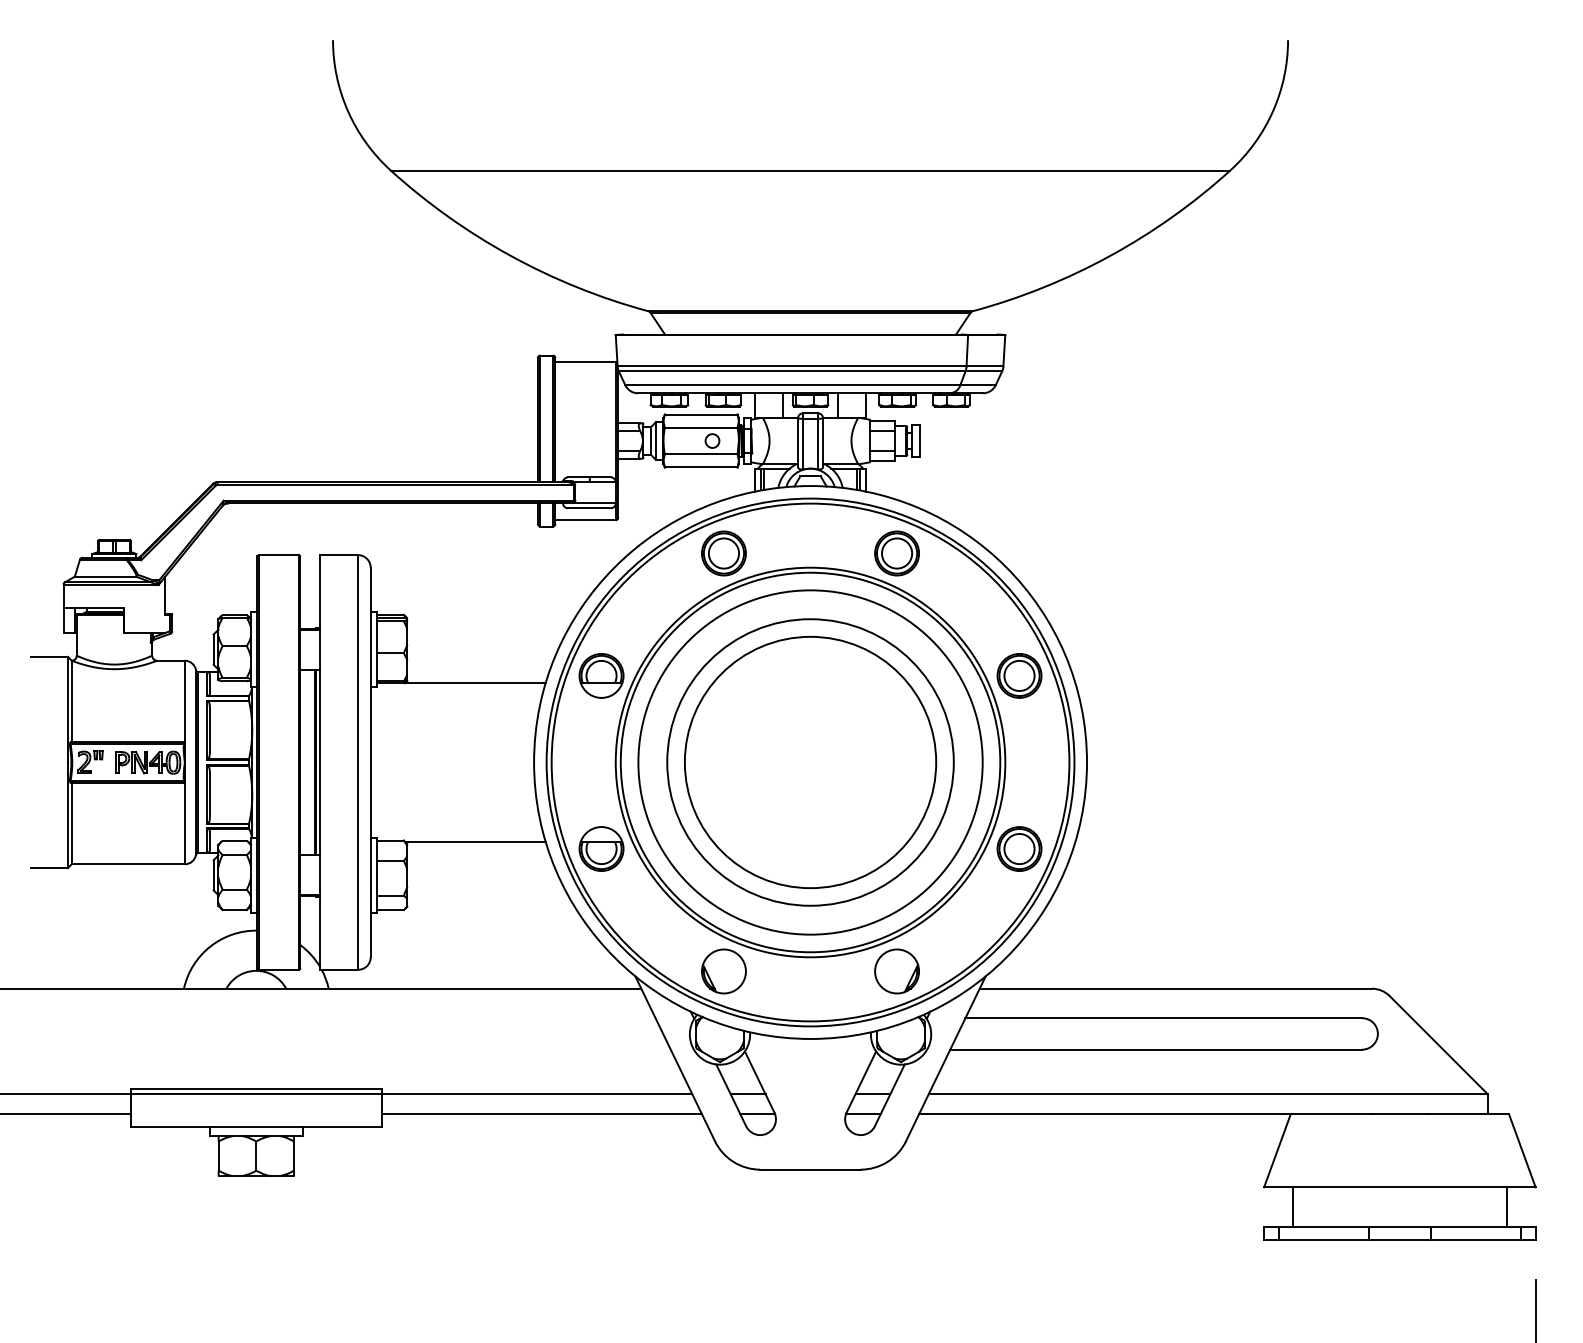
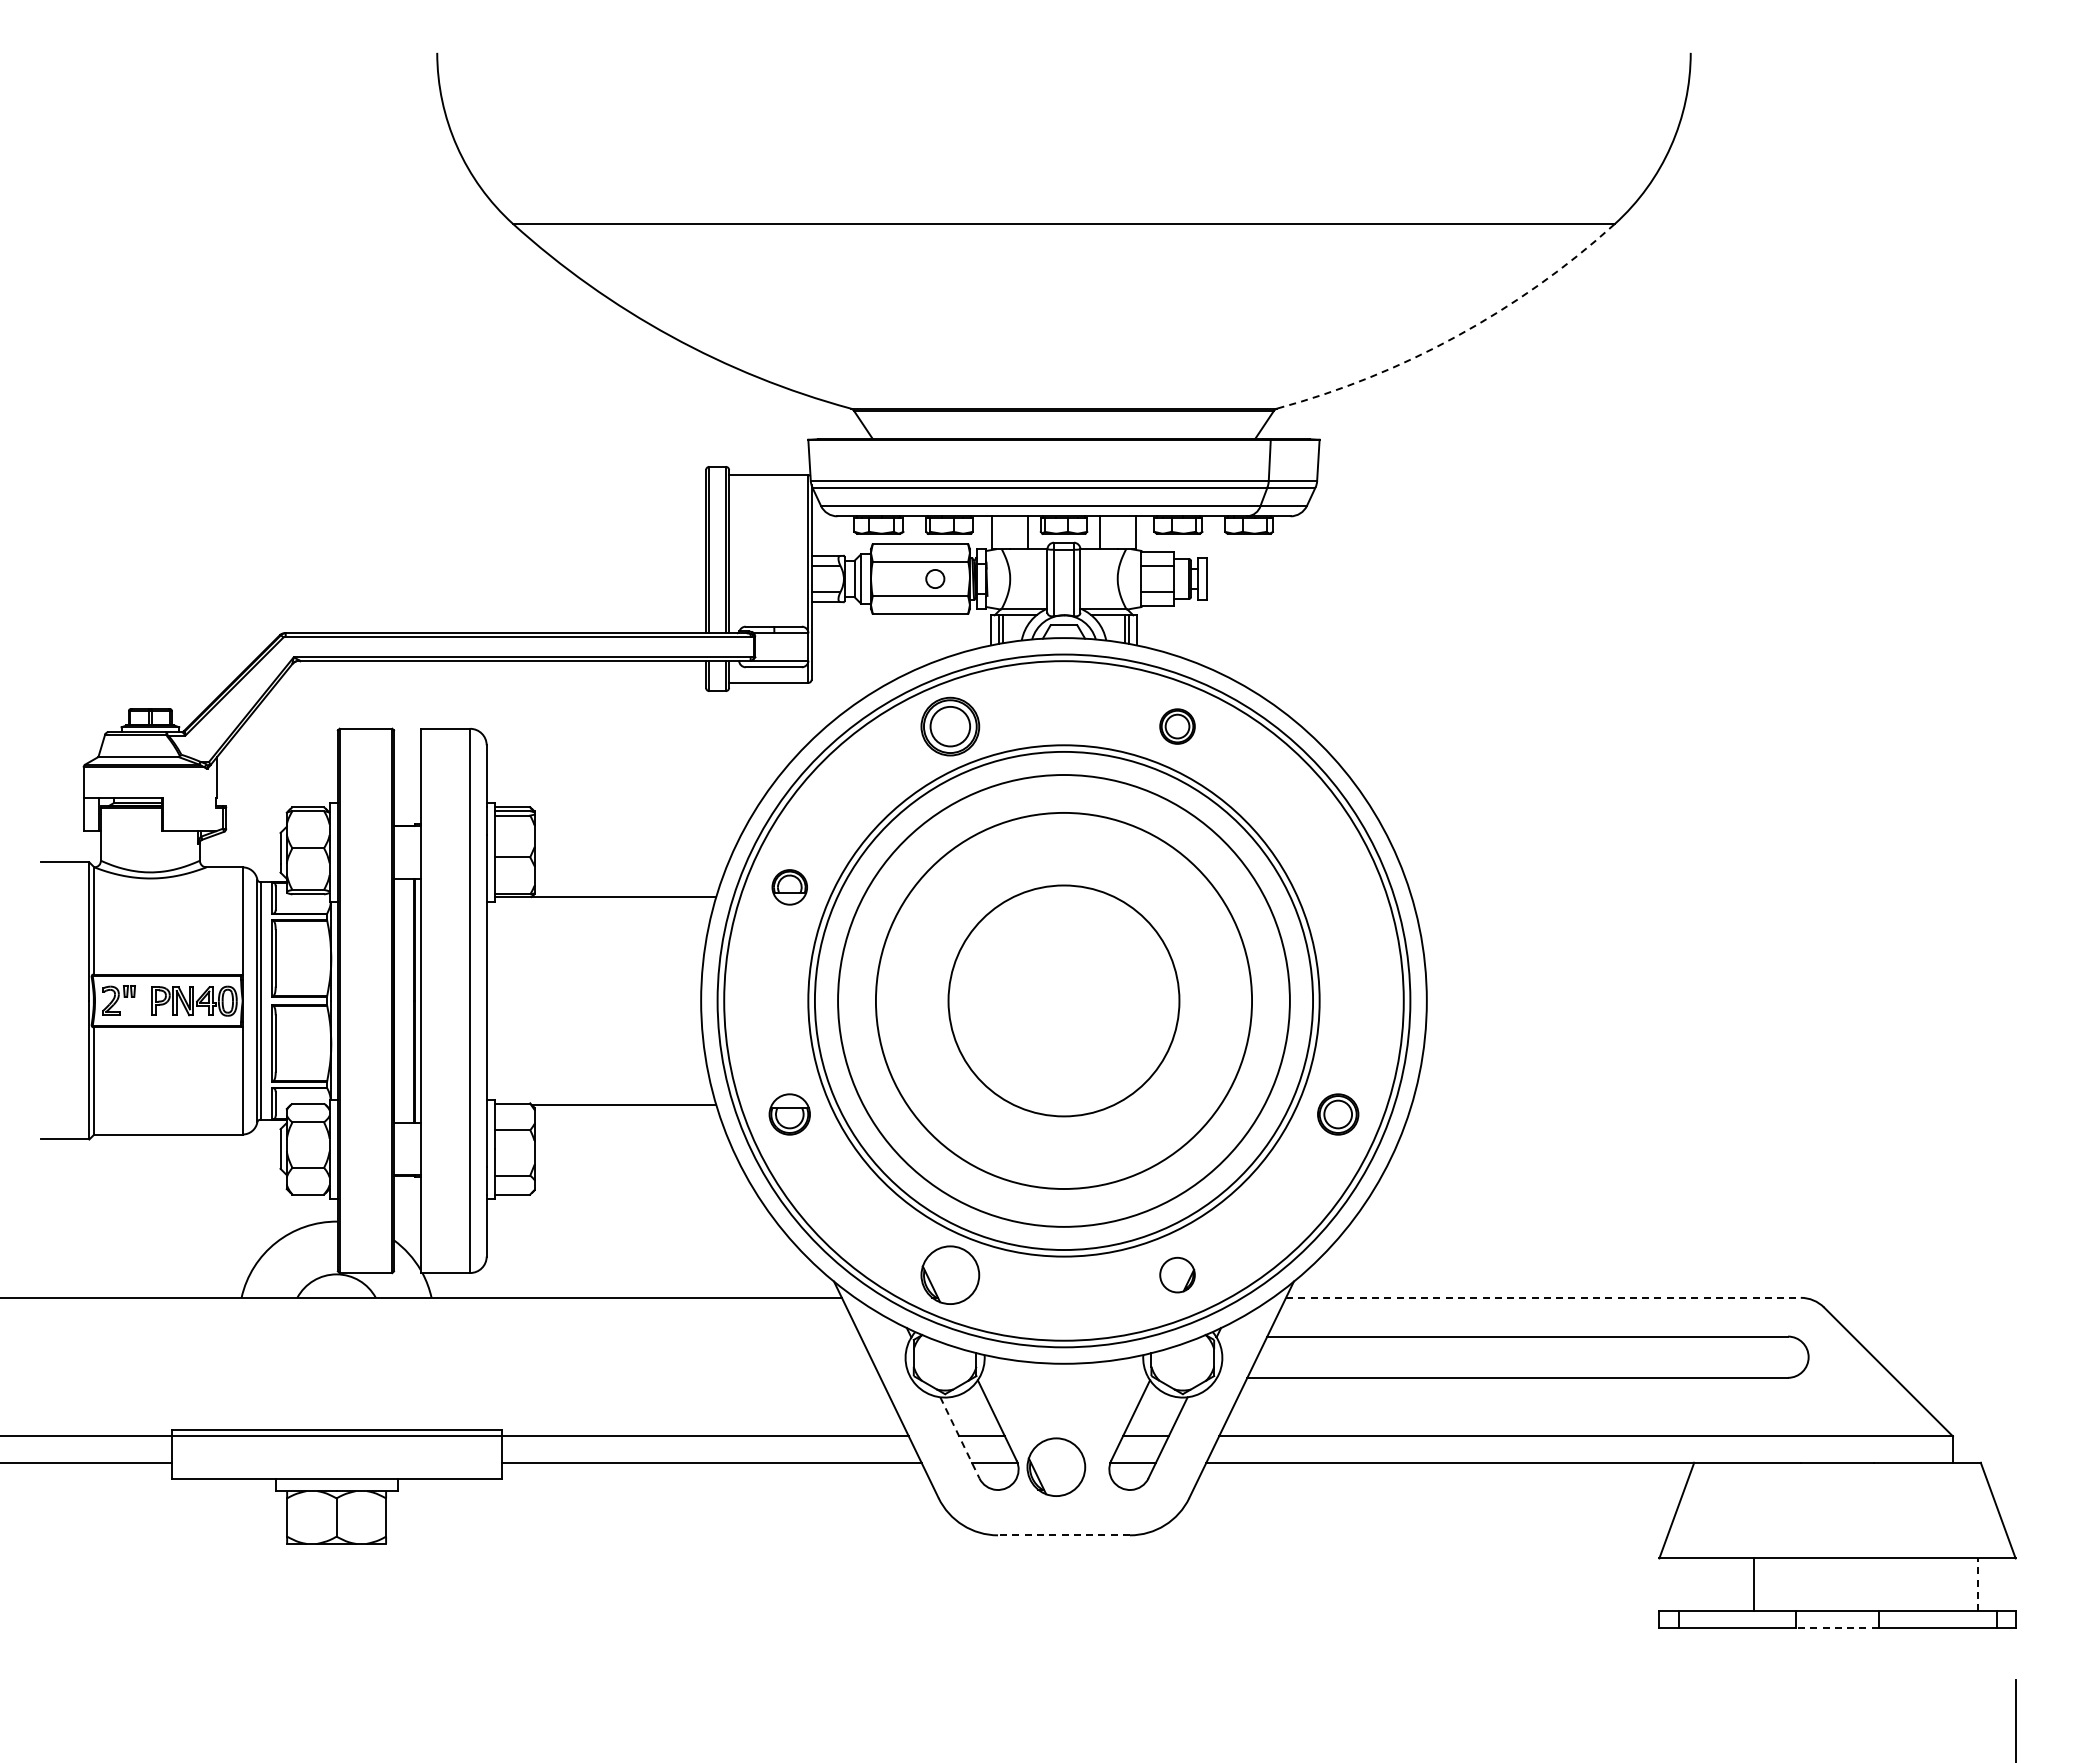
arc: (1110, 256) -> (1457, 336), solid -> dashed
part: (897, 553) -> (1177, 726), size x0.6
part: (601, 676) -> (789, 887), size x0.6
part: (1018, 676) -> (1337, 887), removed
circle: (810, 762) -> (1063, 1000), size x0.7
part: (601, 849) -> (789, 1114), size x0.7
part: (1018, 849) -> (1337, 1114), size x0.7
part: (897, 970) -> (1177, 1274), size x0.6
line: (1175, 988) -> (1543, 1297), solid -> dashed
line: (730, 1095) -> (959, 1437), solid -> dashed
part: (804, 1117) -> (1056, 1466), added
line: (810, 1169) -> (1064, 1535), solid -> dashed
line: (1293, 1207) -> (1754, 1584), moved
line: (1506, 1207) -> (1977, 1584), solid -> dashed
line: (1399, 1239) -> (1837, 1627), solid -> dashed

